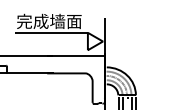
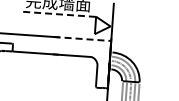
line: (51, 32) -> (59, 13), solid -> dashed
line: (75, 56) -> (82, 39), solid -> dashed

